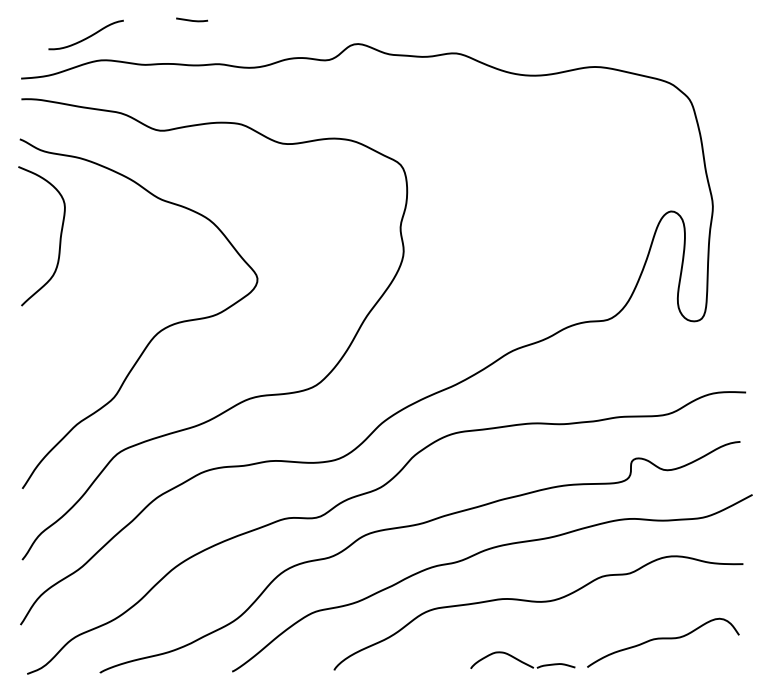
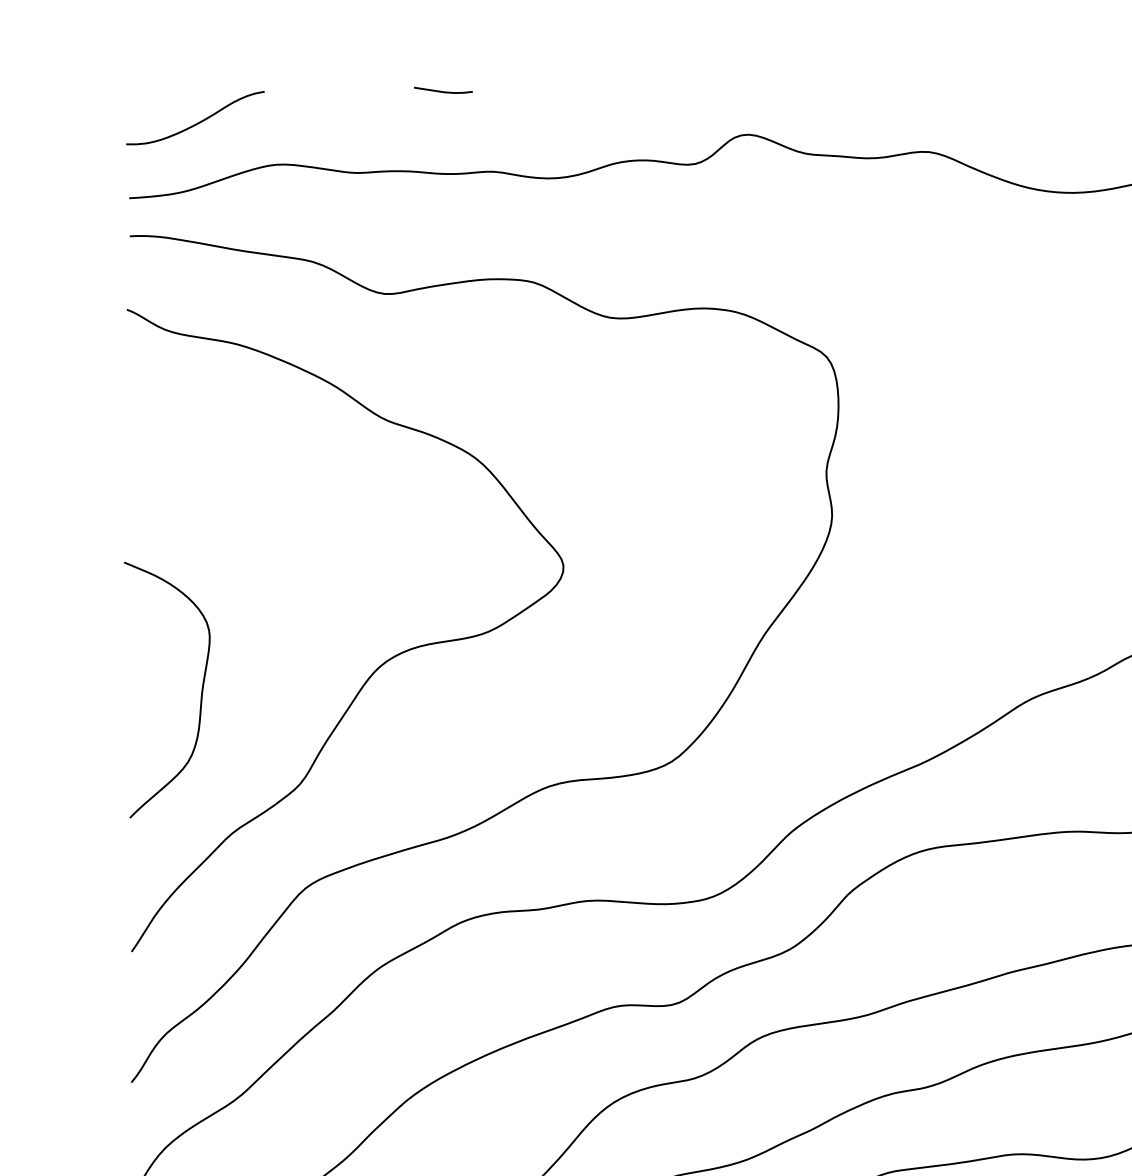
curve: (87, 36) -> (197, 120), moved
curve: (59, 238) -> (199, 694), moved

